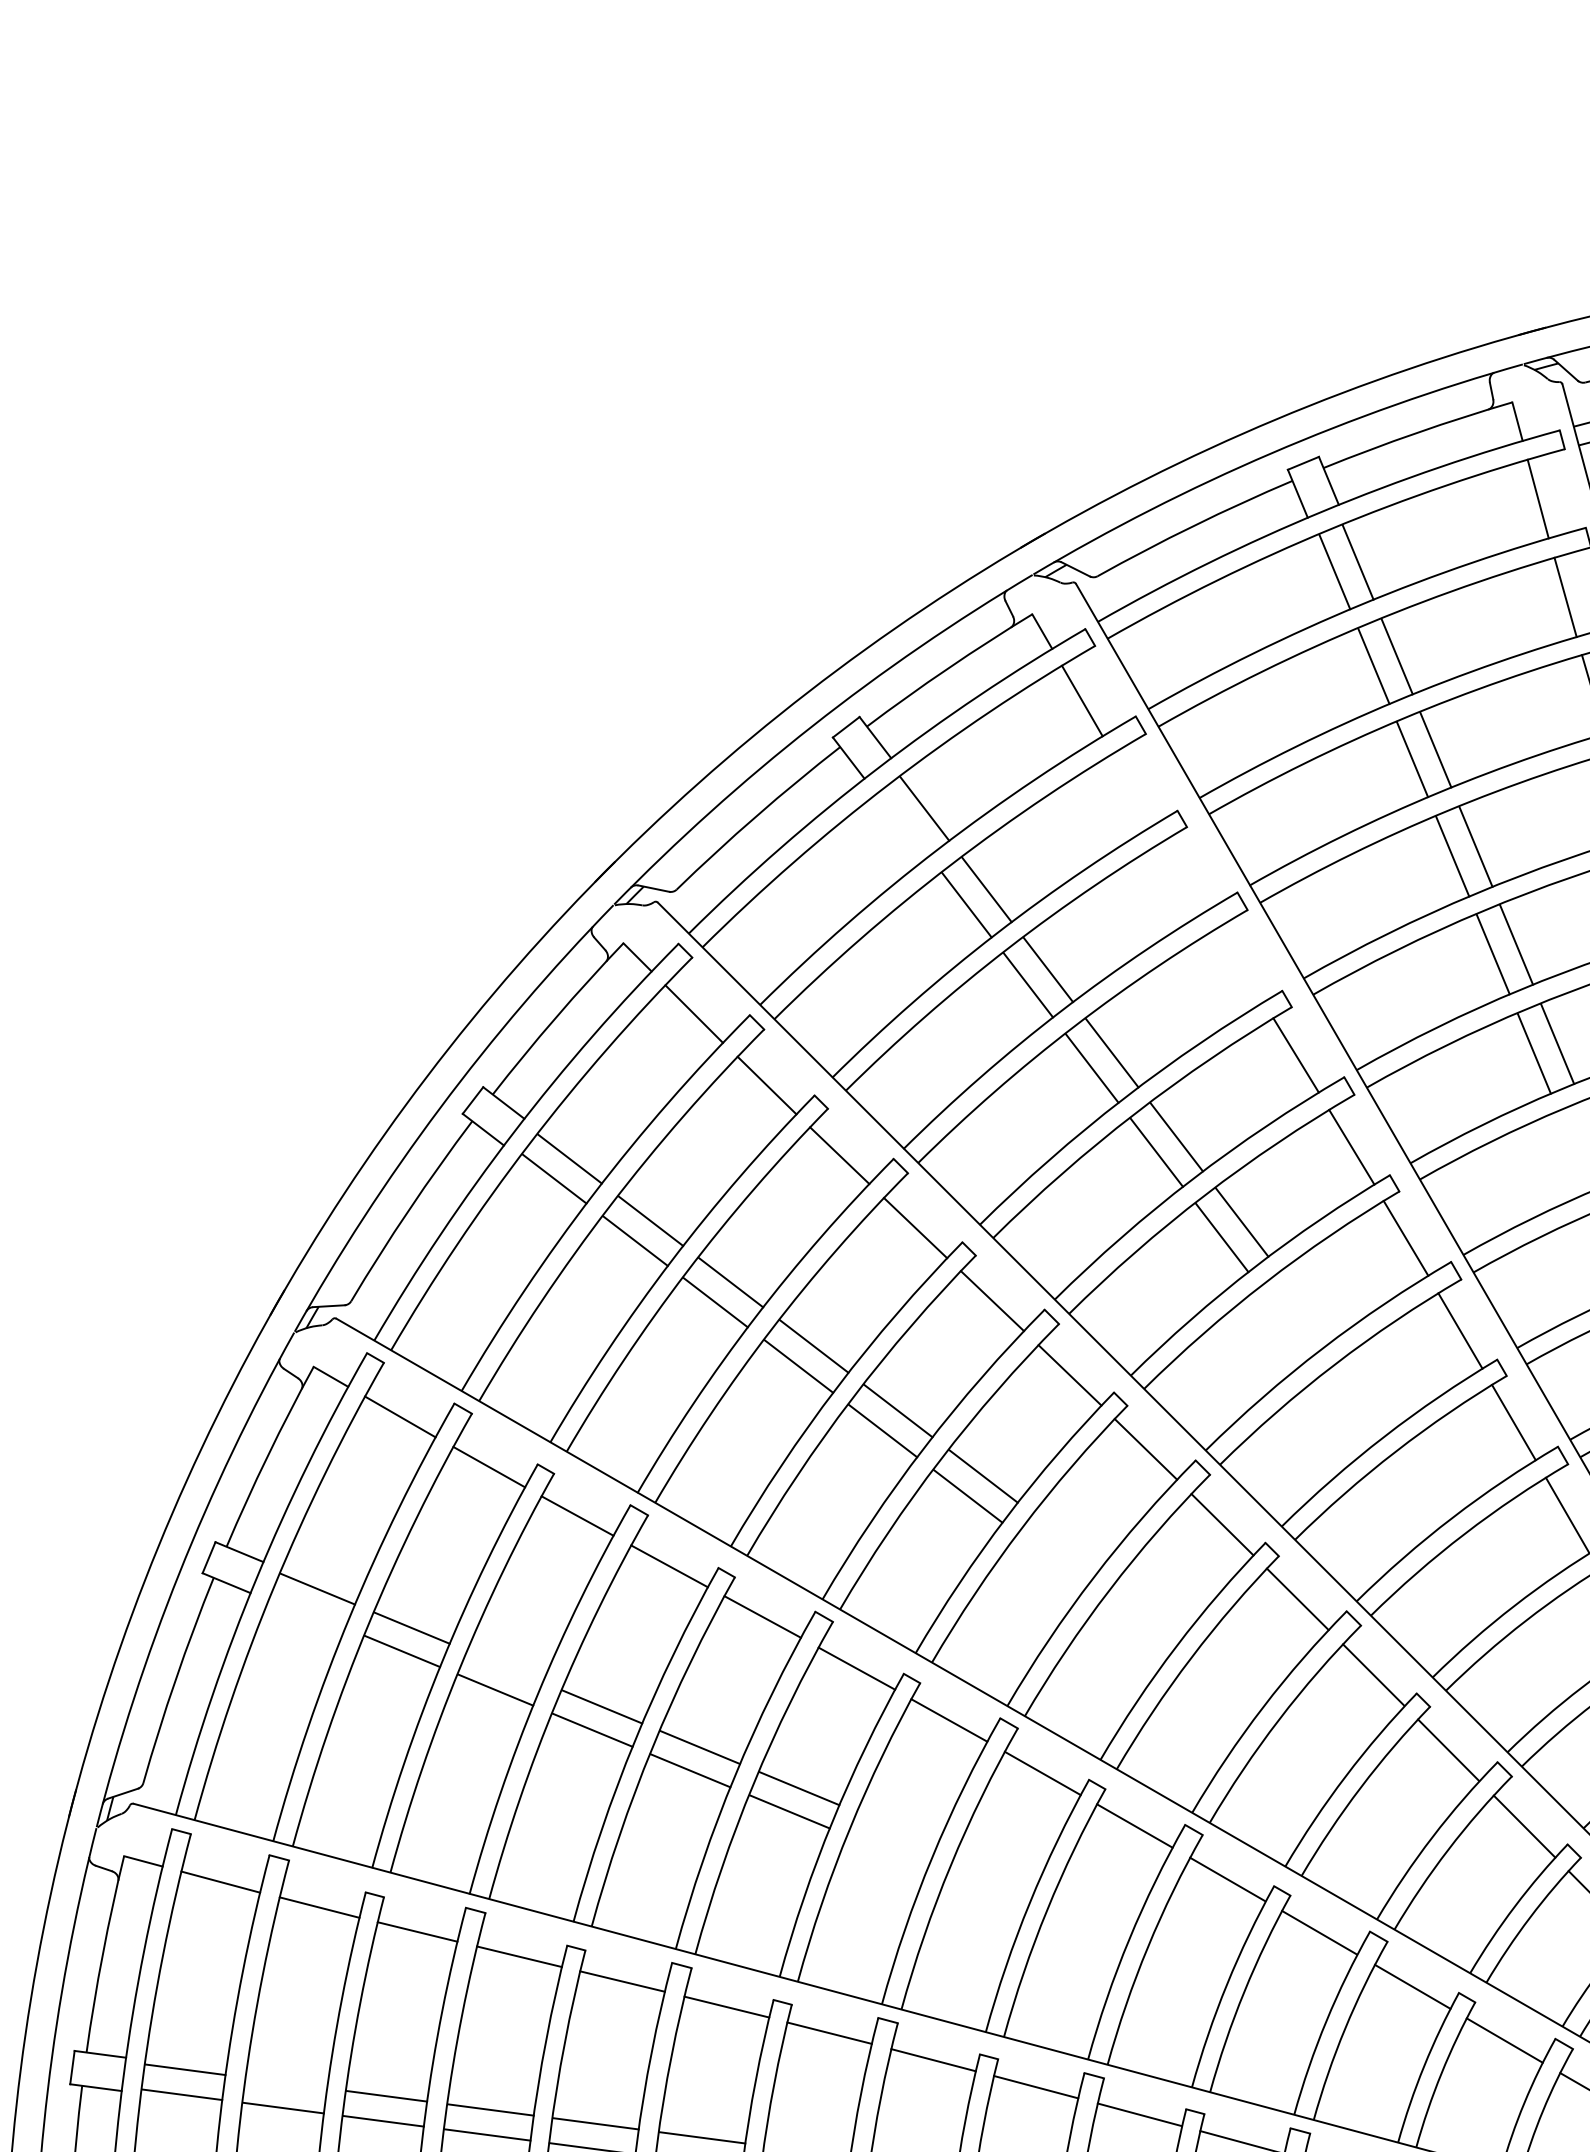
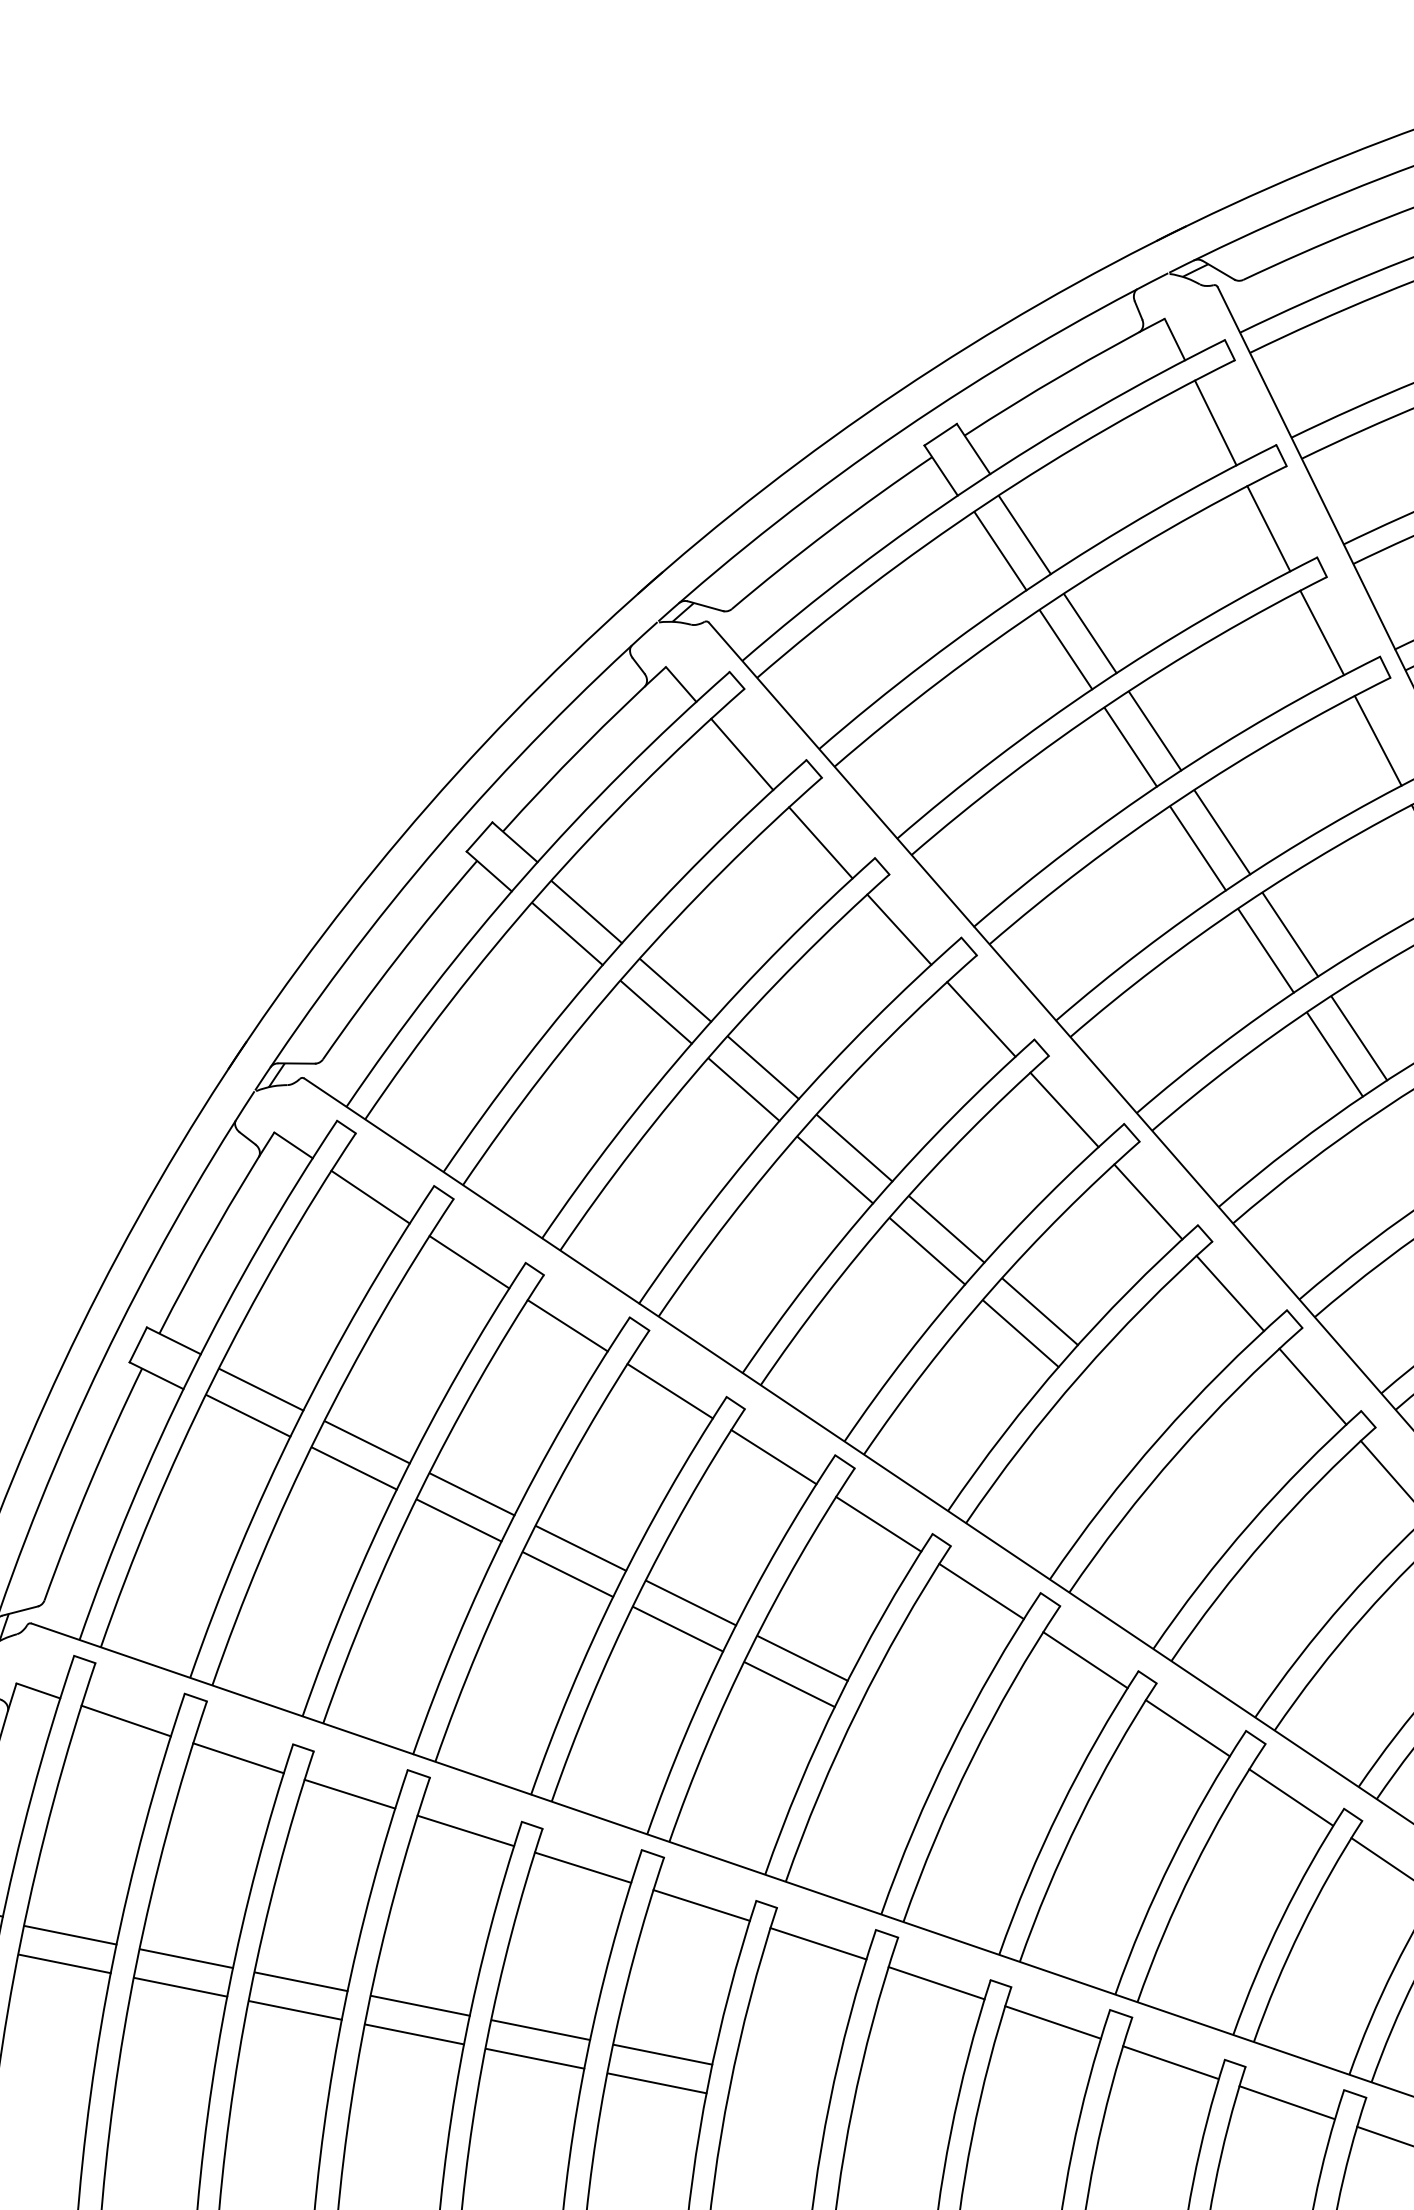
line: (1134, 788) -> (1269, 528), added
line: (904, 824) -> (1000, 551), added
line: (1185, 875) -> (1321, 632), added
line: (1240, 964) -> (1377, 740), added
line: (307, 1611) -> (247, 1414), added
line: (504, 1666) -> (471, 1494), added
line: (286, 2082) -> (186, 1957), added

